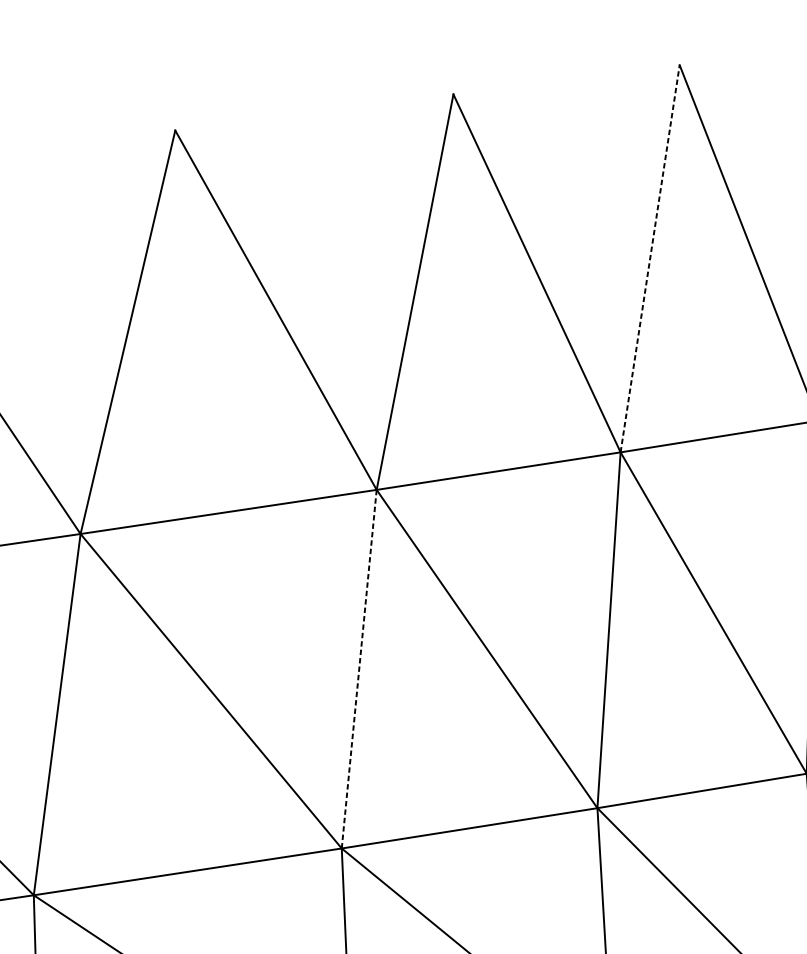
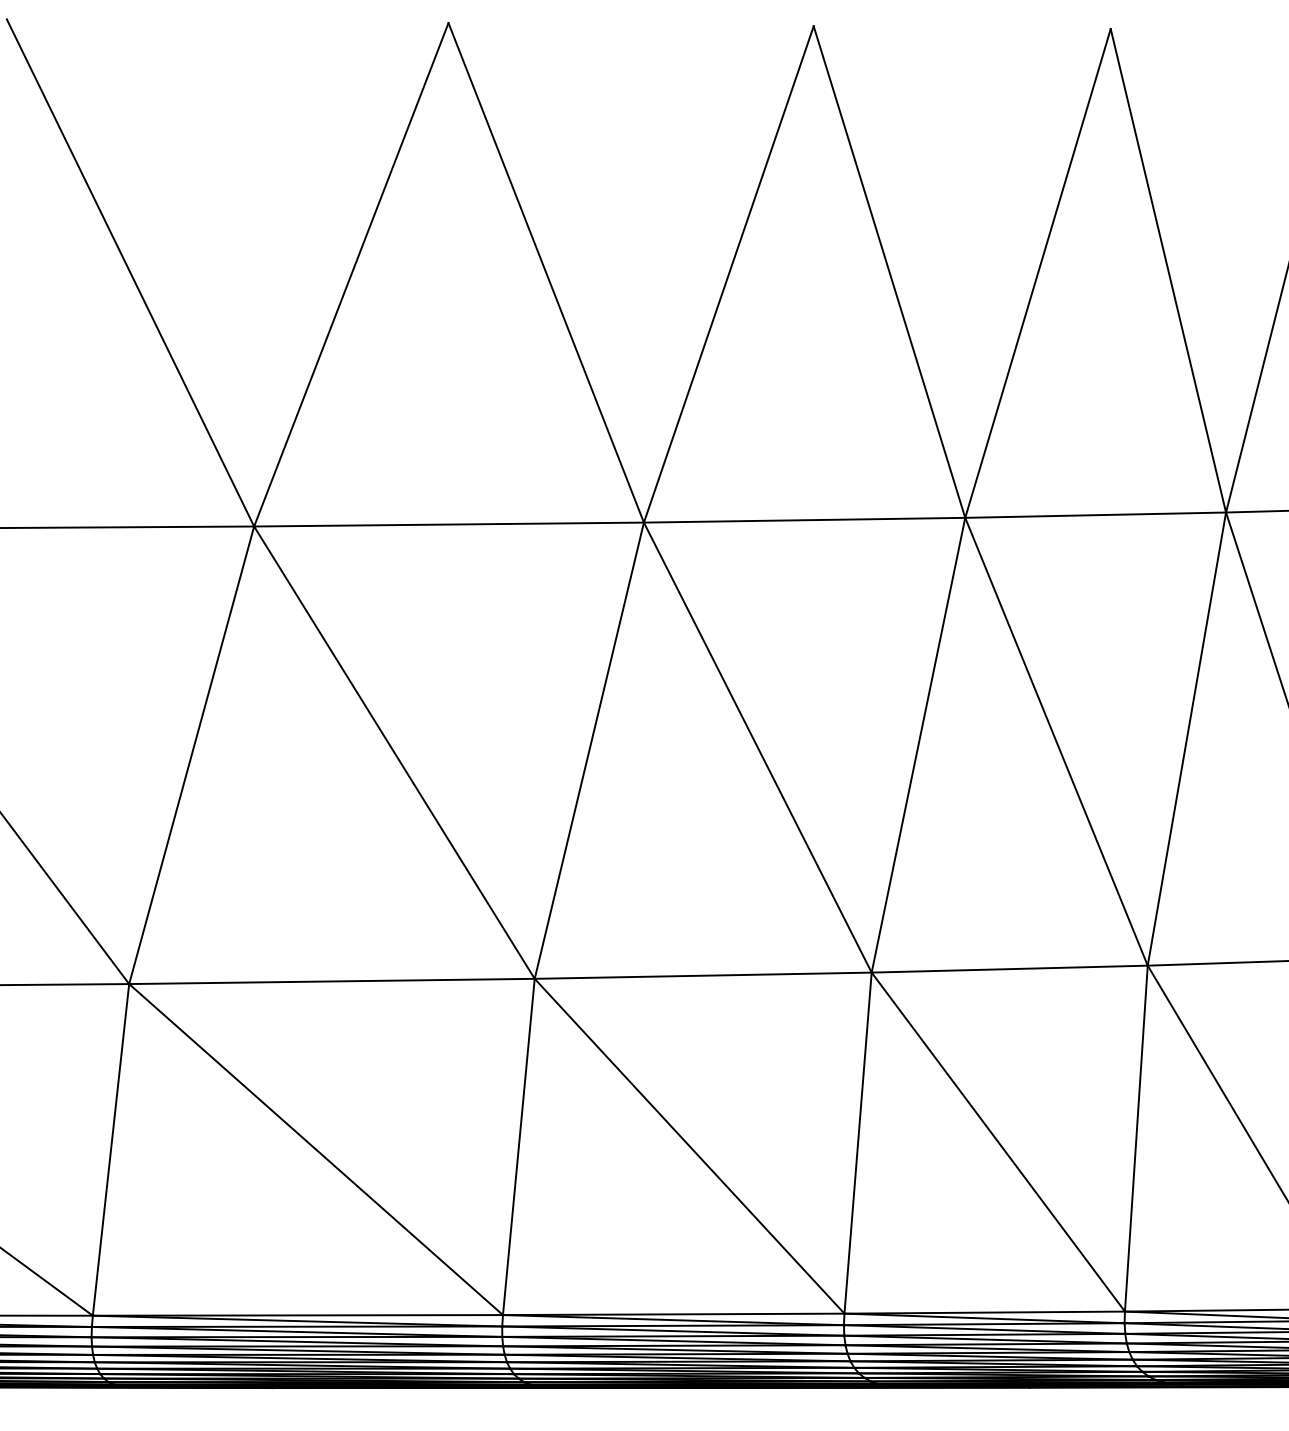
line: (650, 257) -> (1038, 272), dashed -> solid
line: (359, 669) -> (589, 750), dashed -> solid

